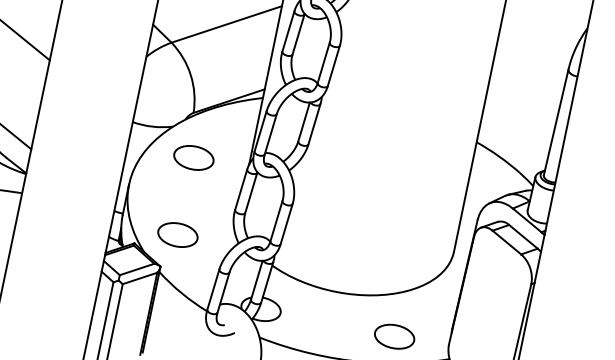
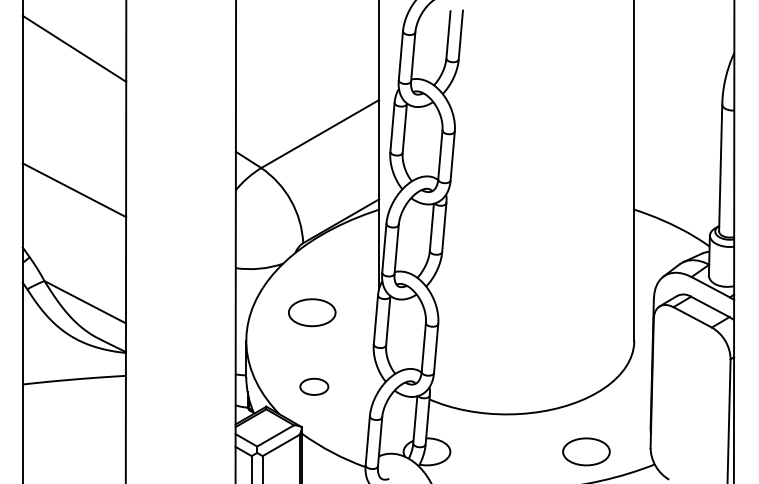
part: (194, 157) -> (312, 312), moved
part: (178, 234) -> (314, 386), size x0.6

